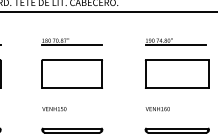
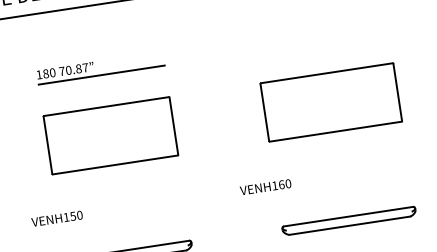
part: (175, 41) -> (317, 34), removed
text: (54, 109) -> (57, 219), moved
text: (157, 109) -> (265, 188), moved

